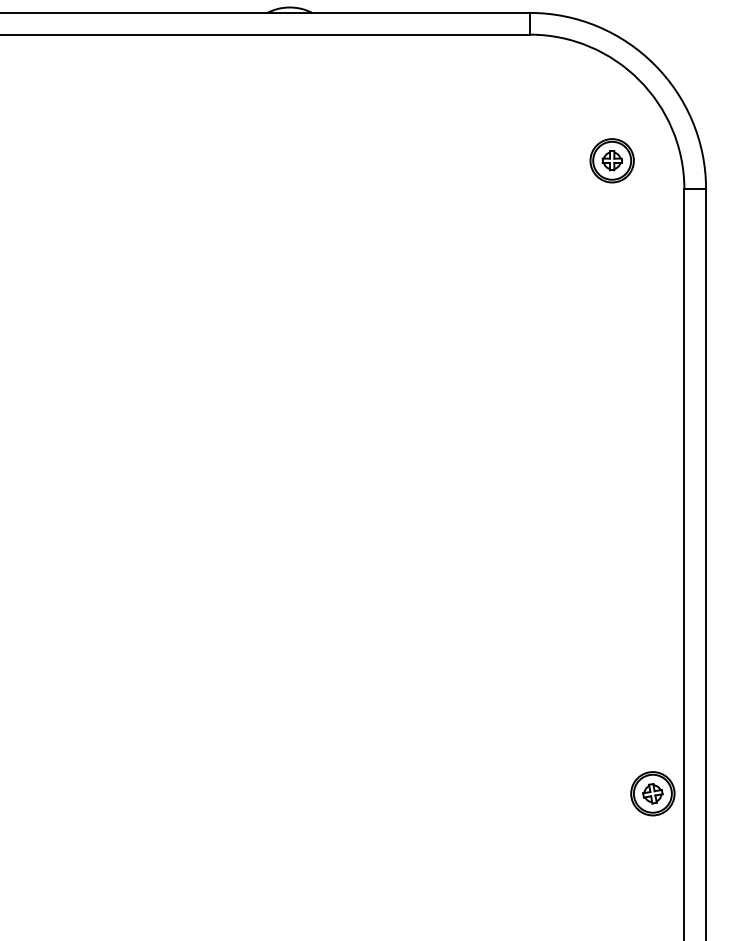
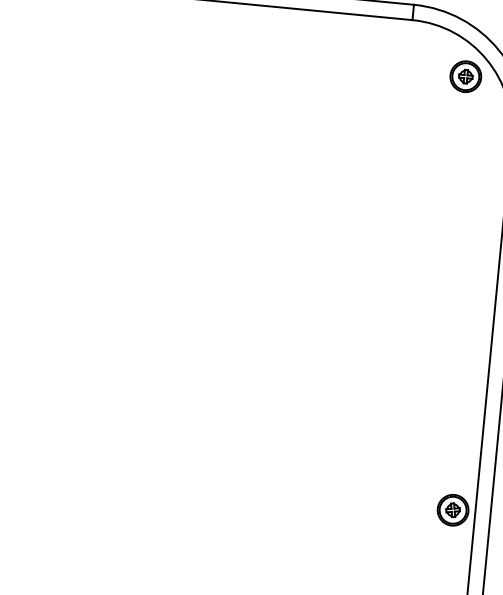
part: (611, 160) -> (465, 76), moved
part: (652, 793) -> (452, 510), moved

